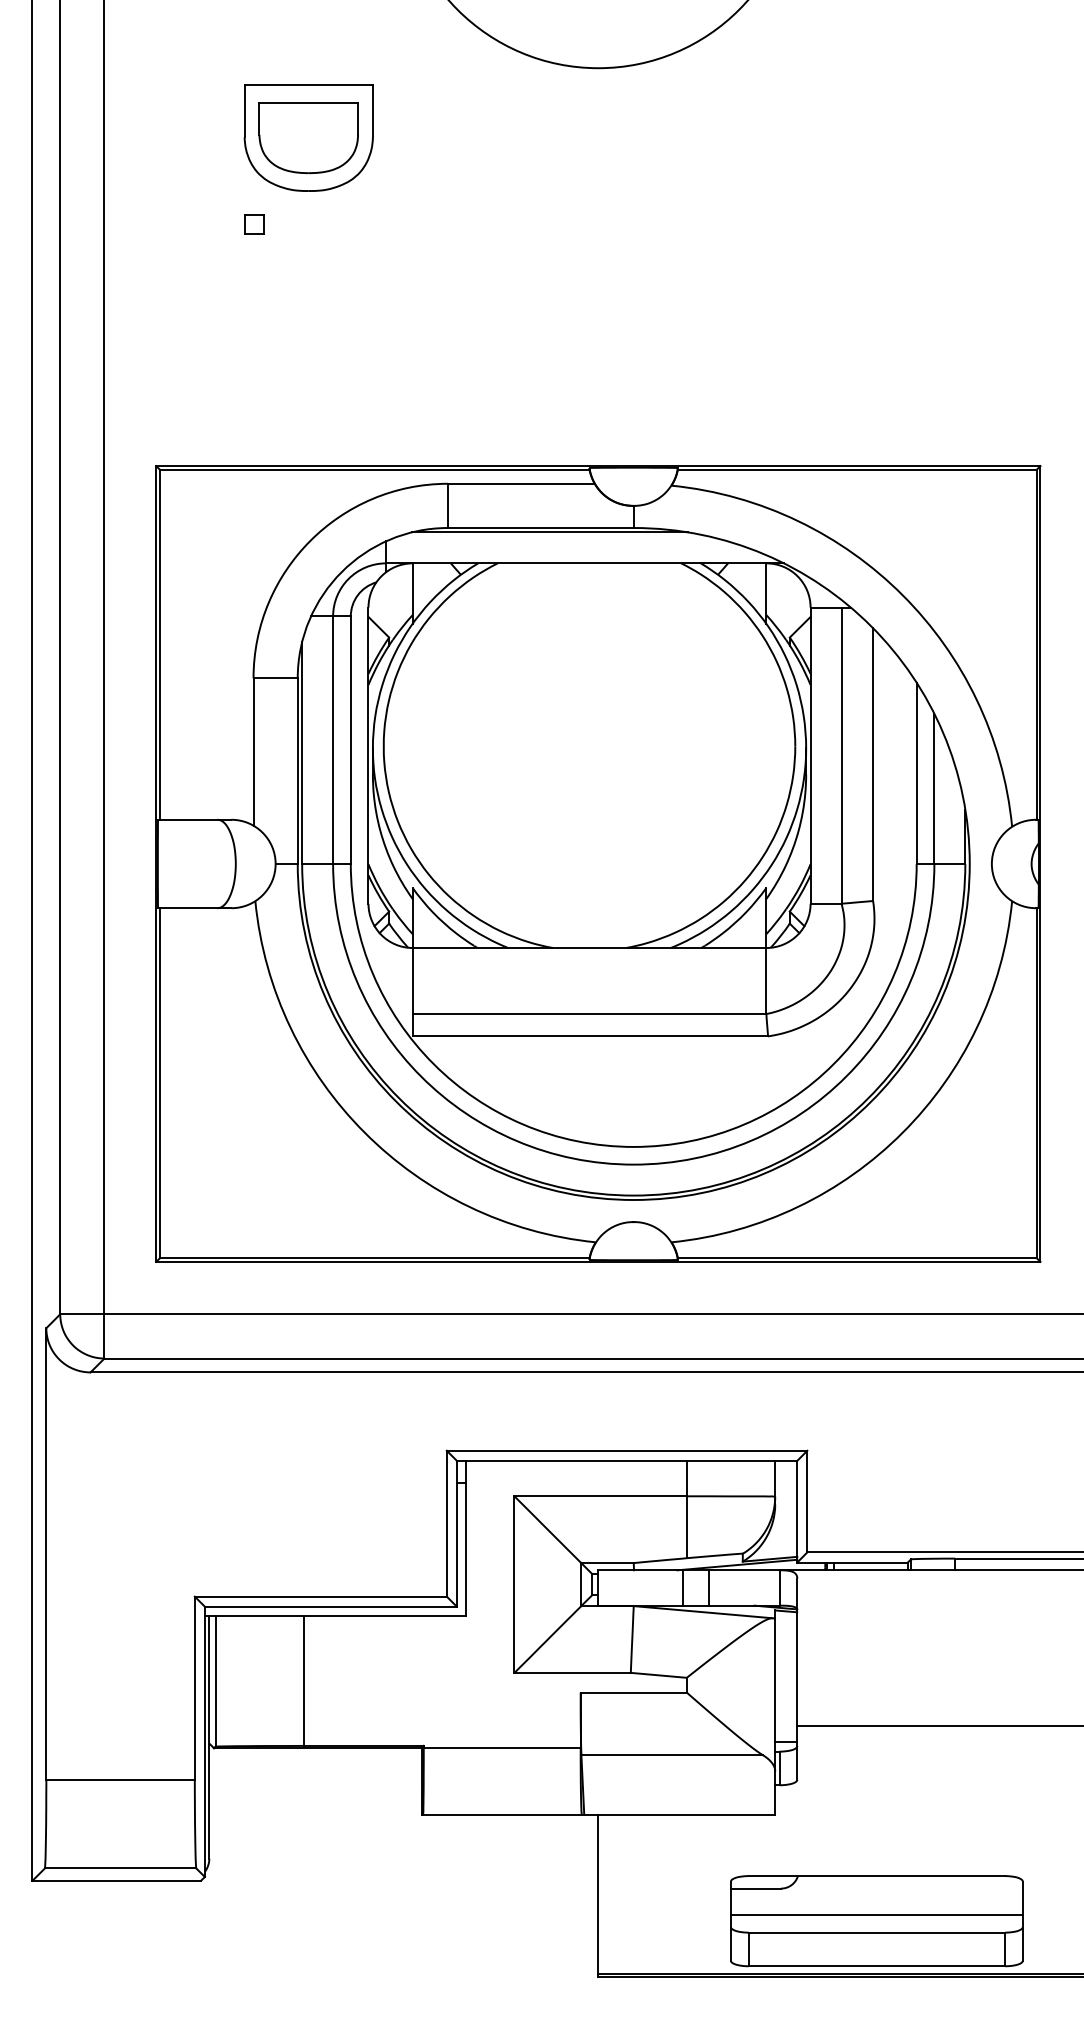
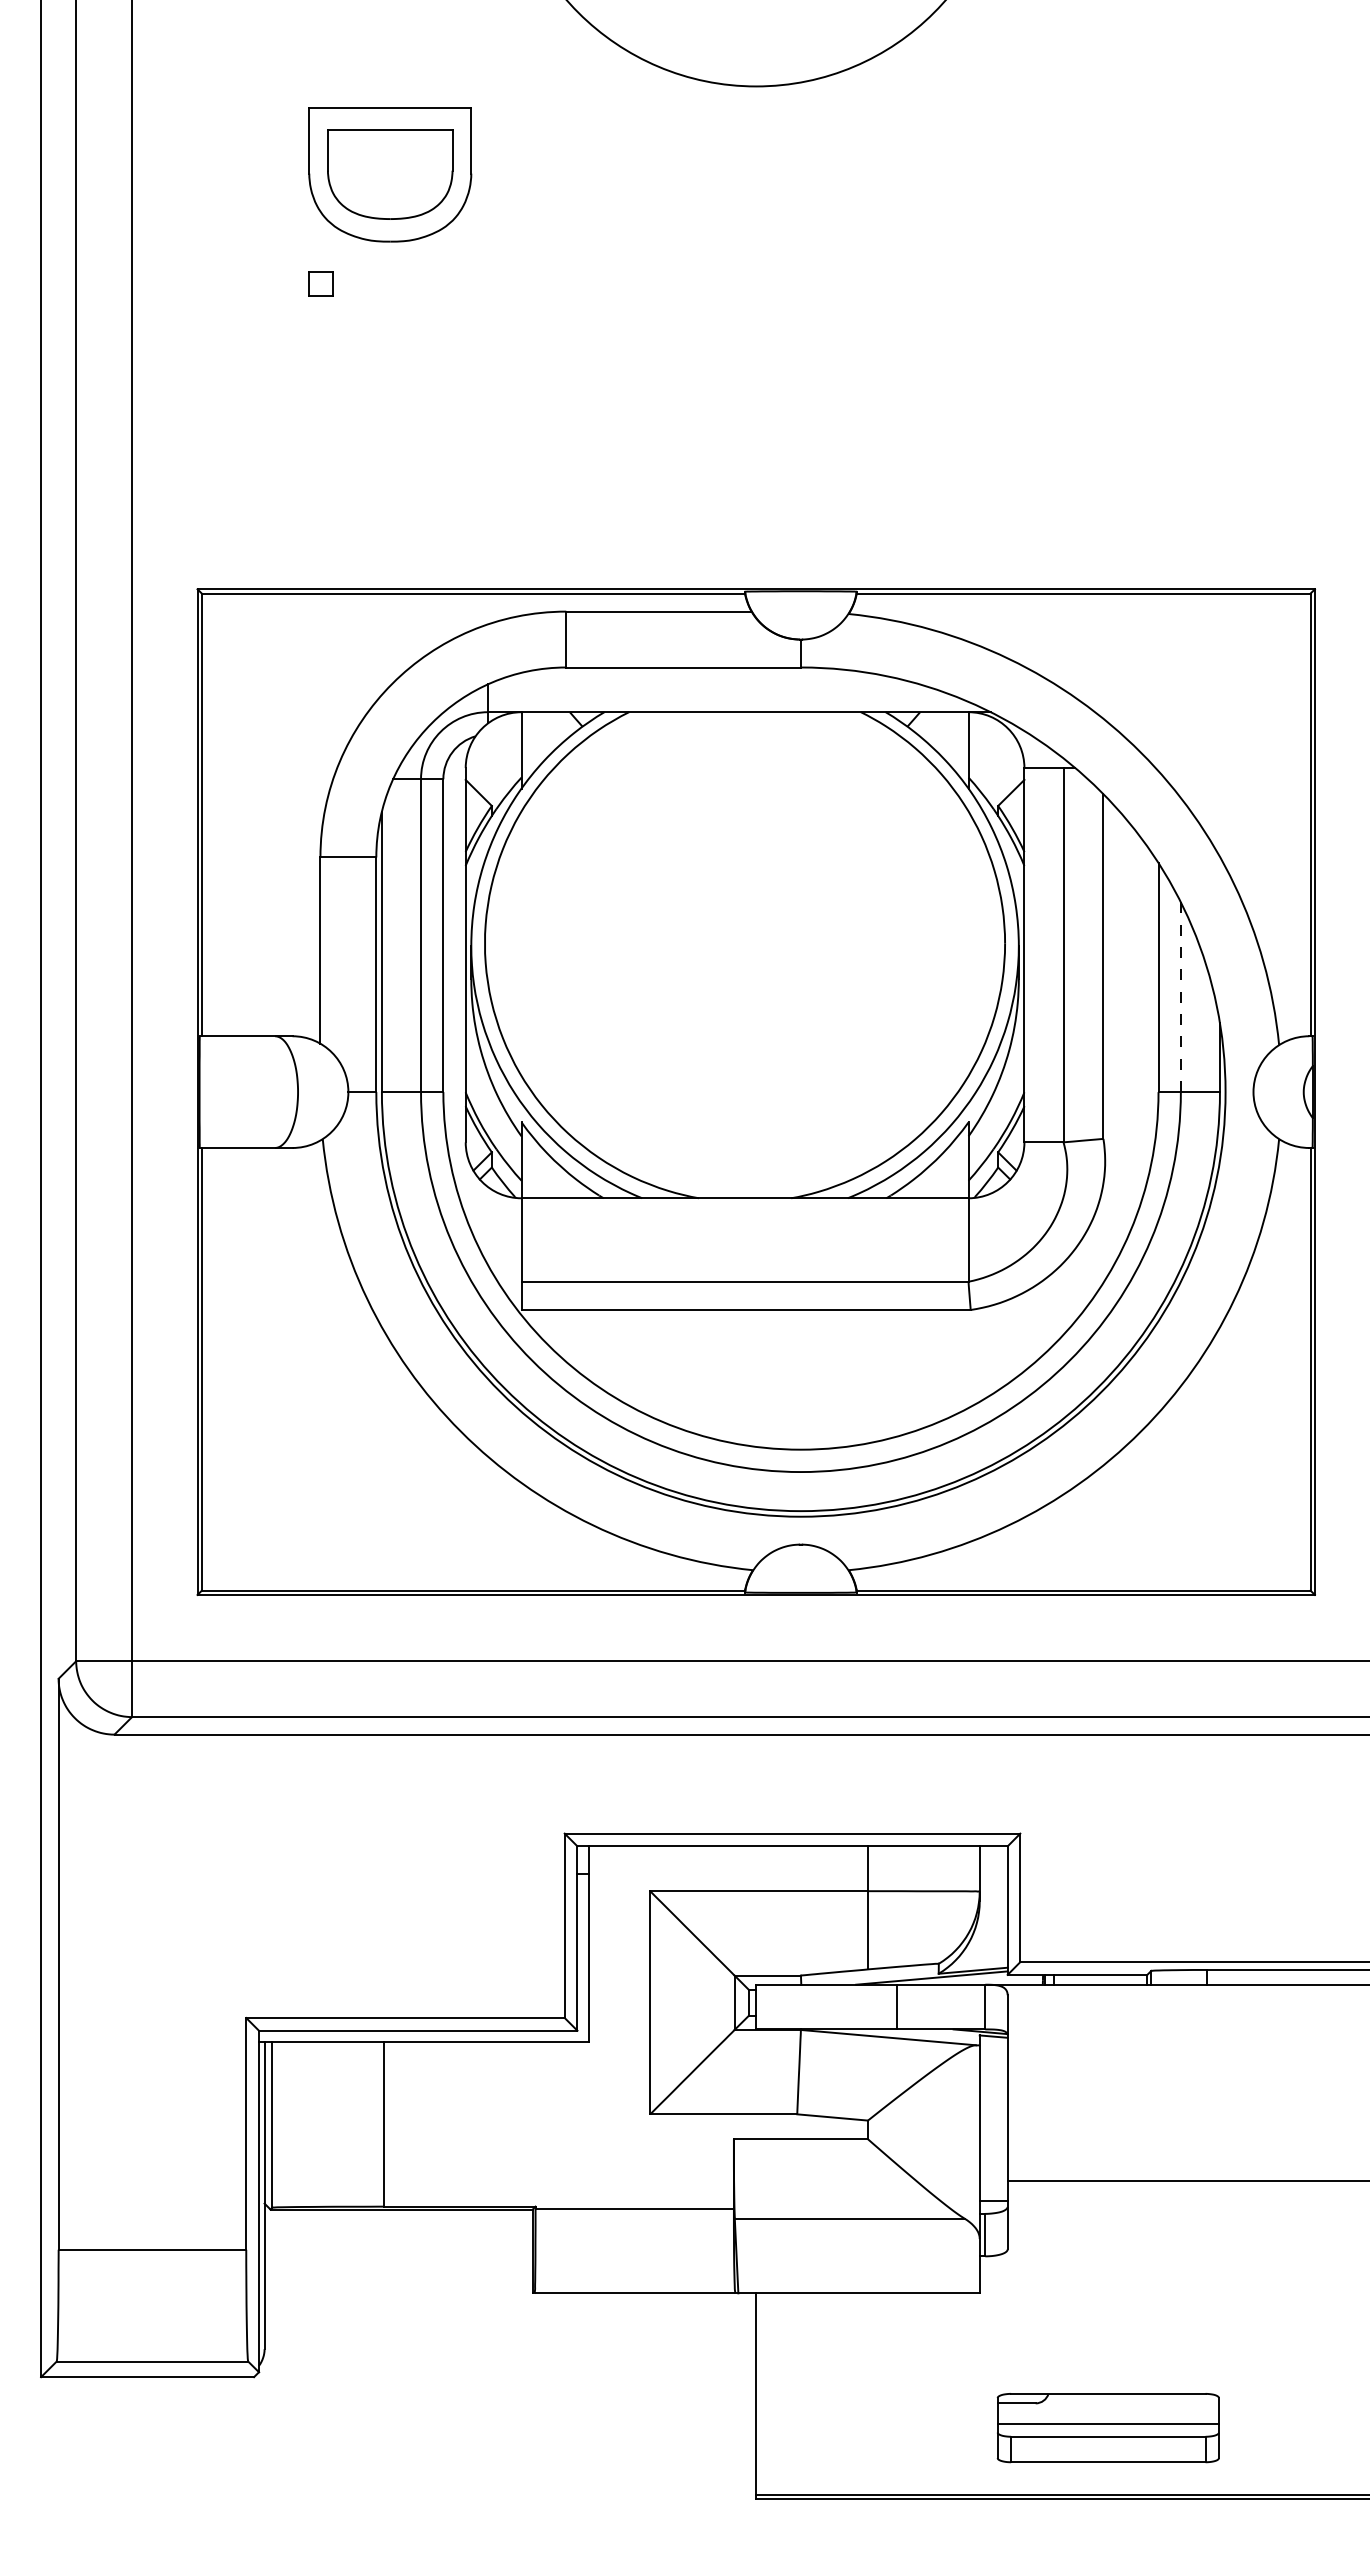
line: (549, 532) -> (694, 673), removed
line: (934, 789) -> (1180, 997), solid -> dashed
line: (683, 1587) -> (863, 2006), removed
part: (877, 1920) -> (1108, 2427), size x0.6

